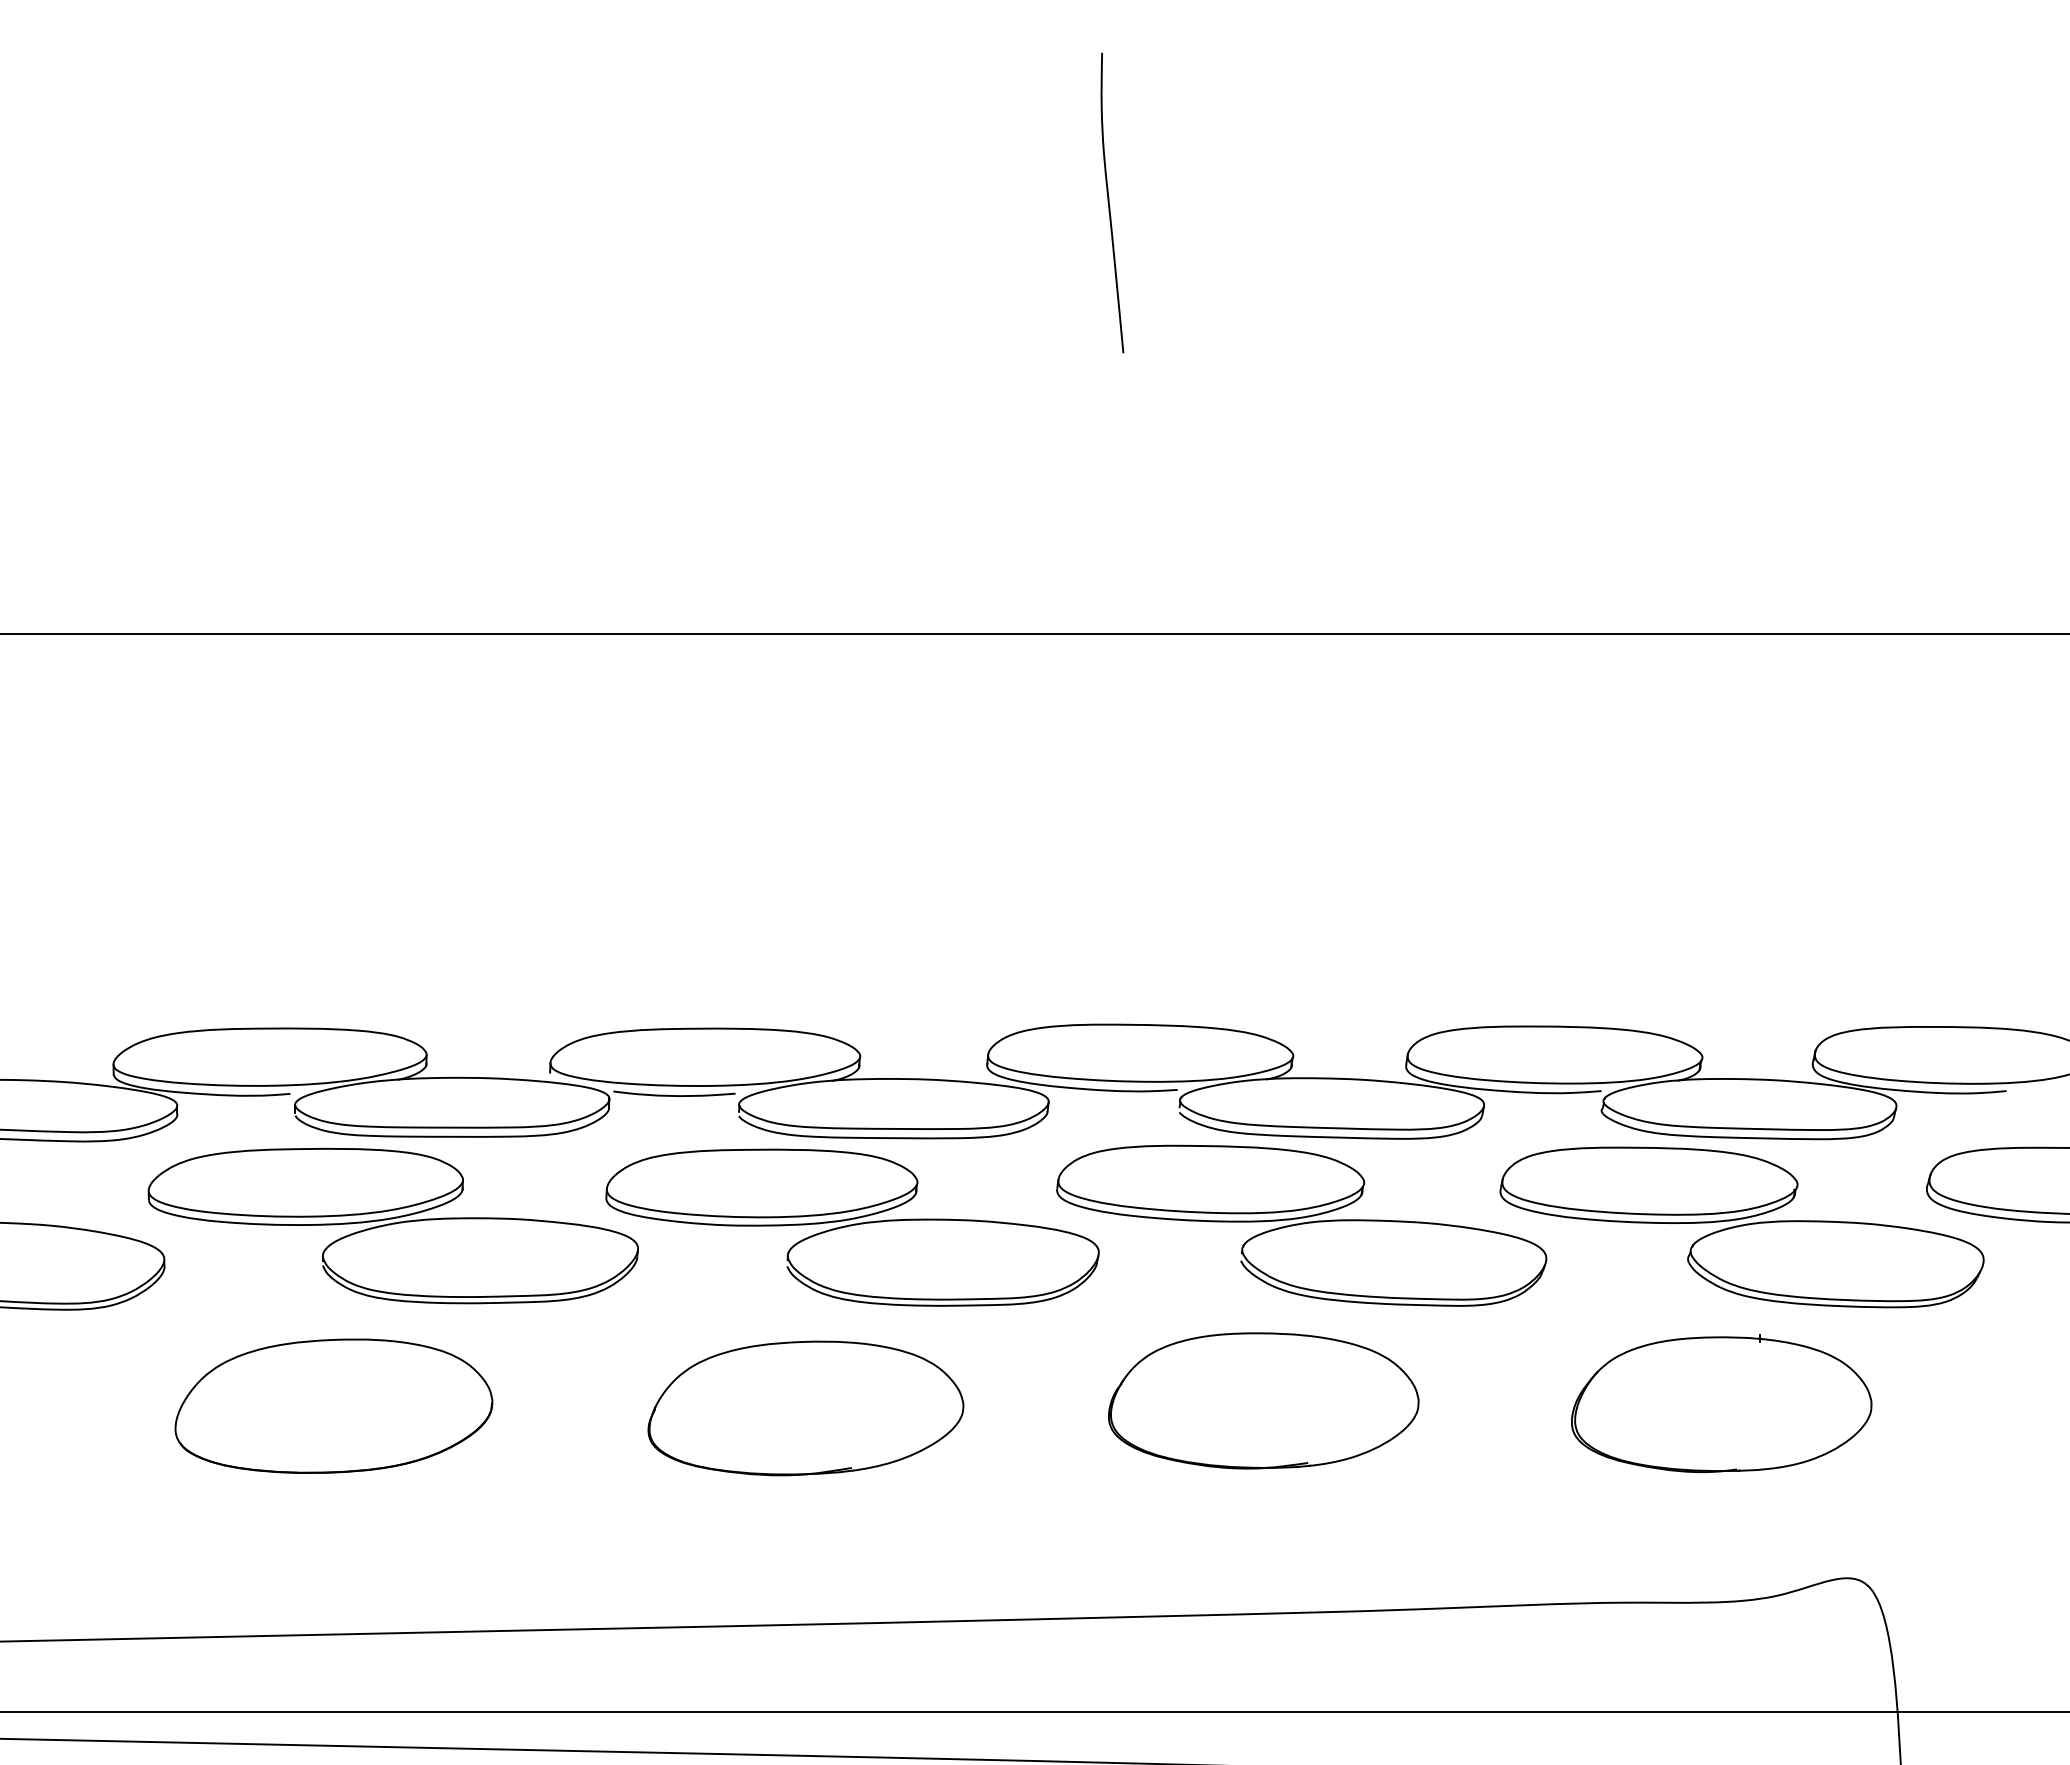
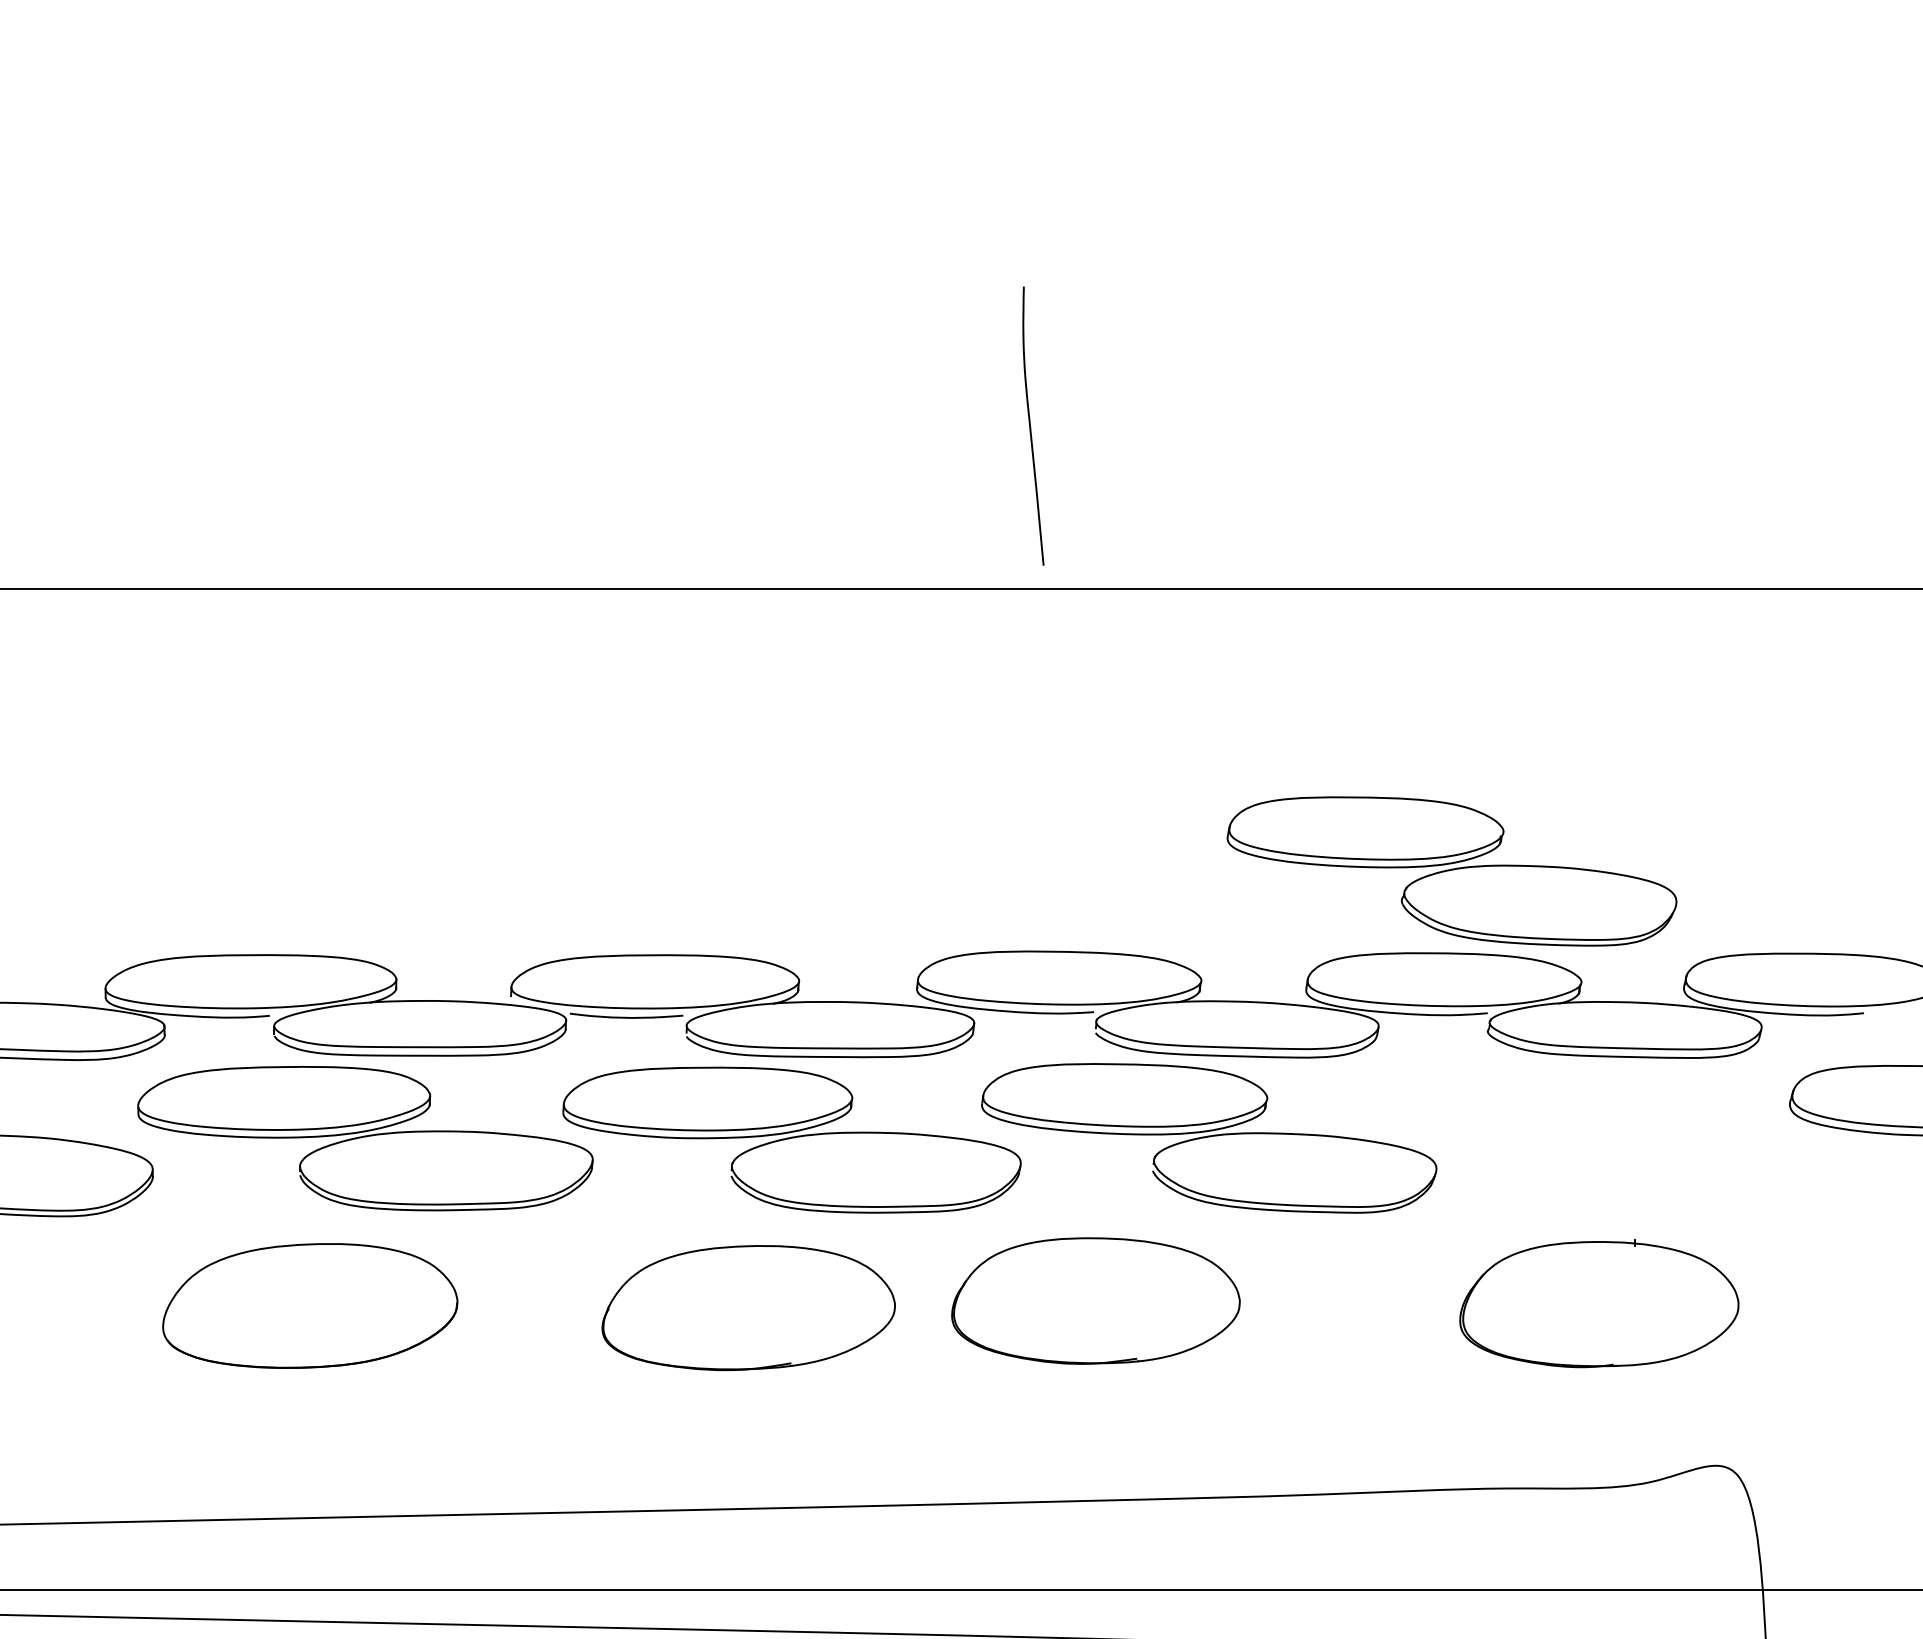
curve: (1109, 202) -> (1030, 425), moved
part: (1741, 1227) -> (1451, 871), moved
part: (1263, 1400) -> (1095, 1300), moved

